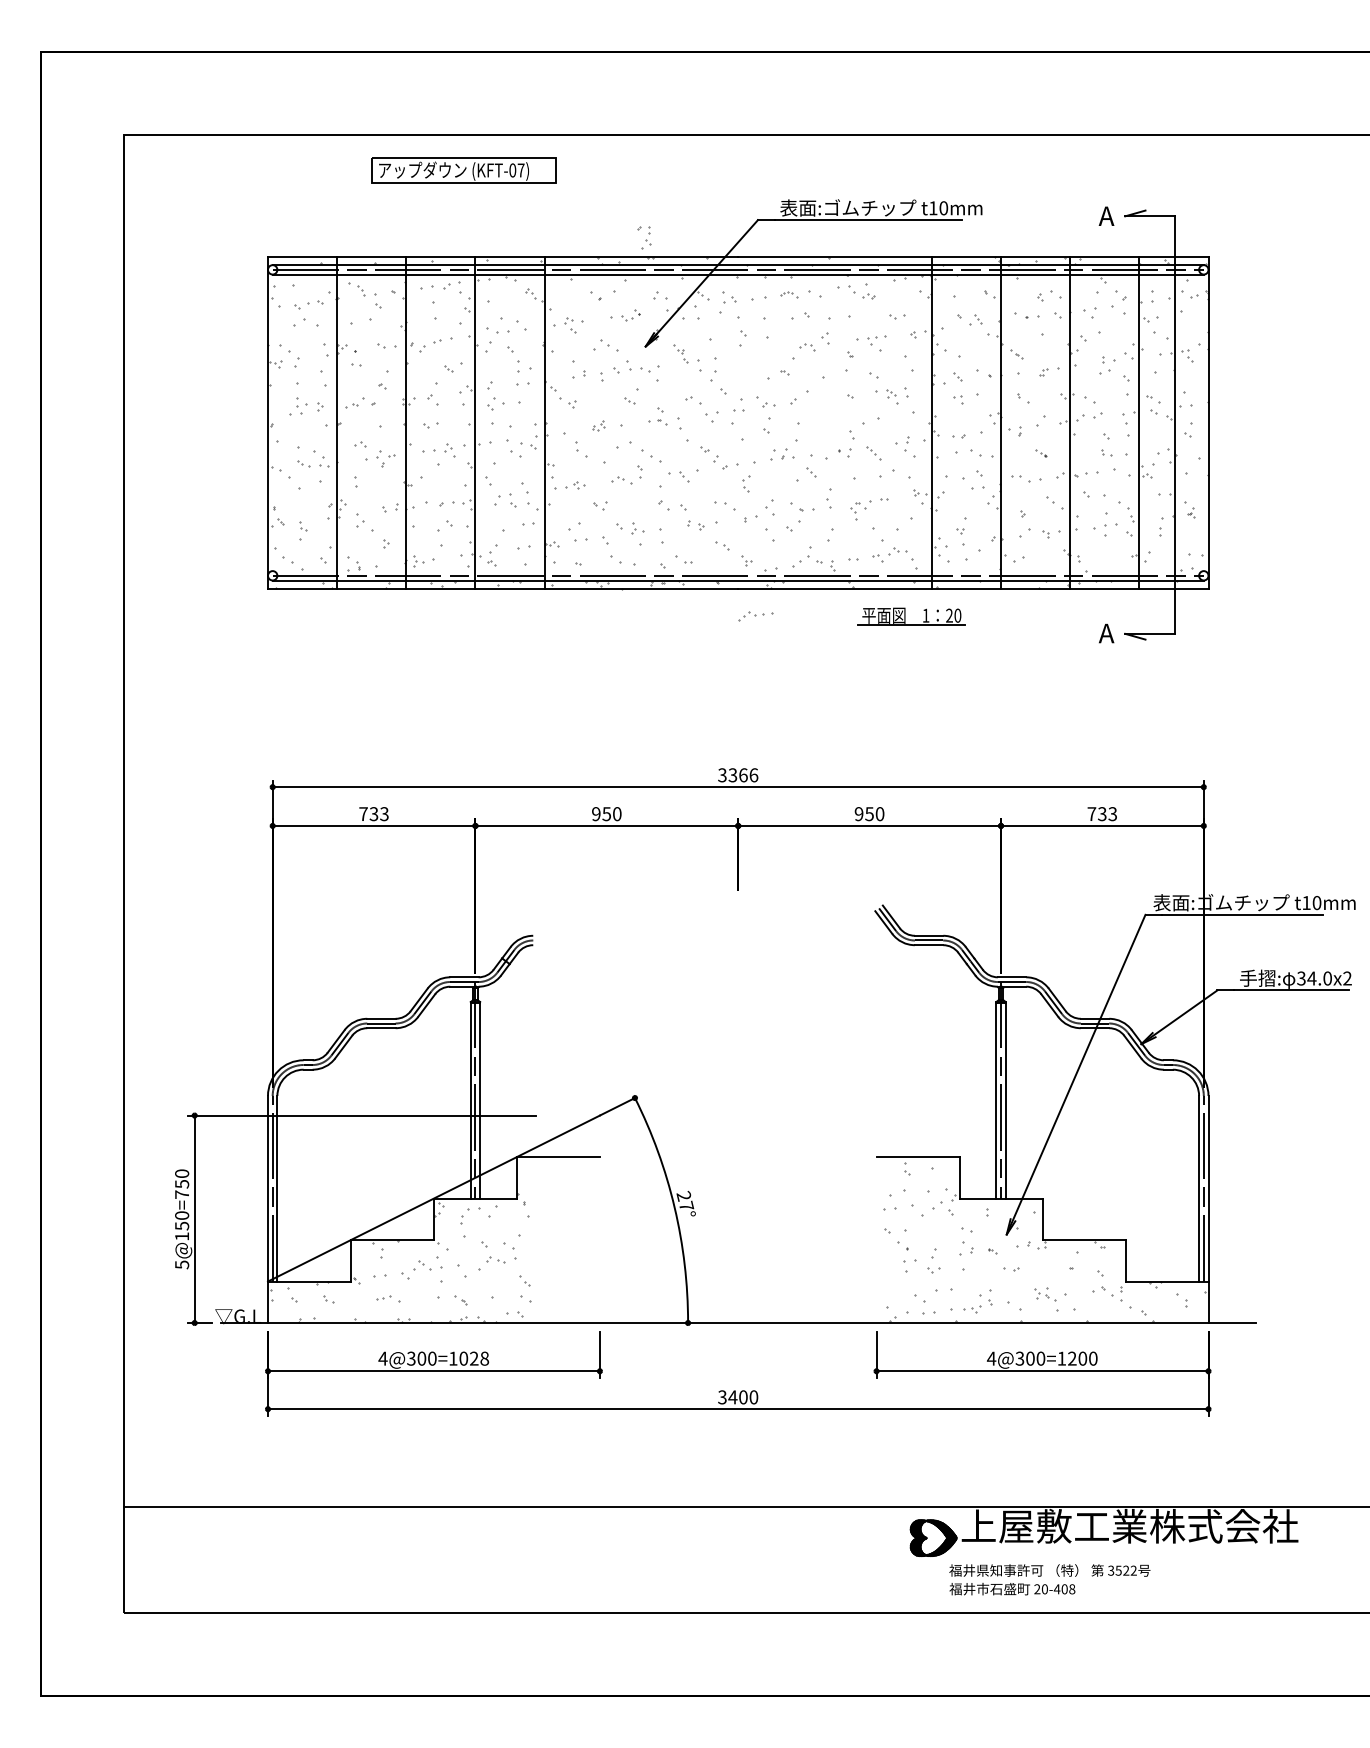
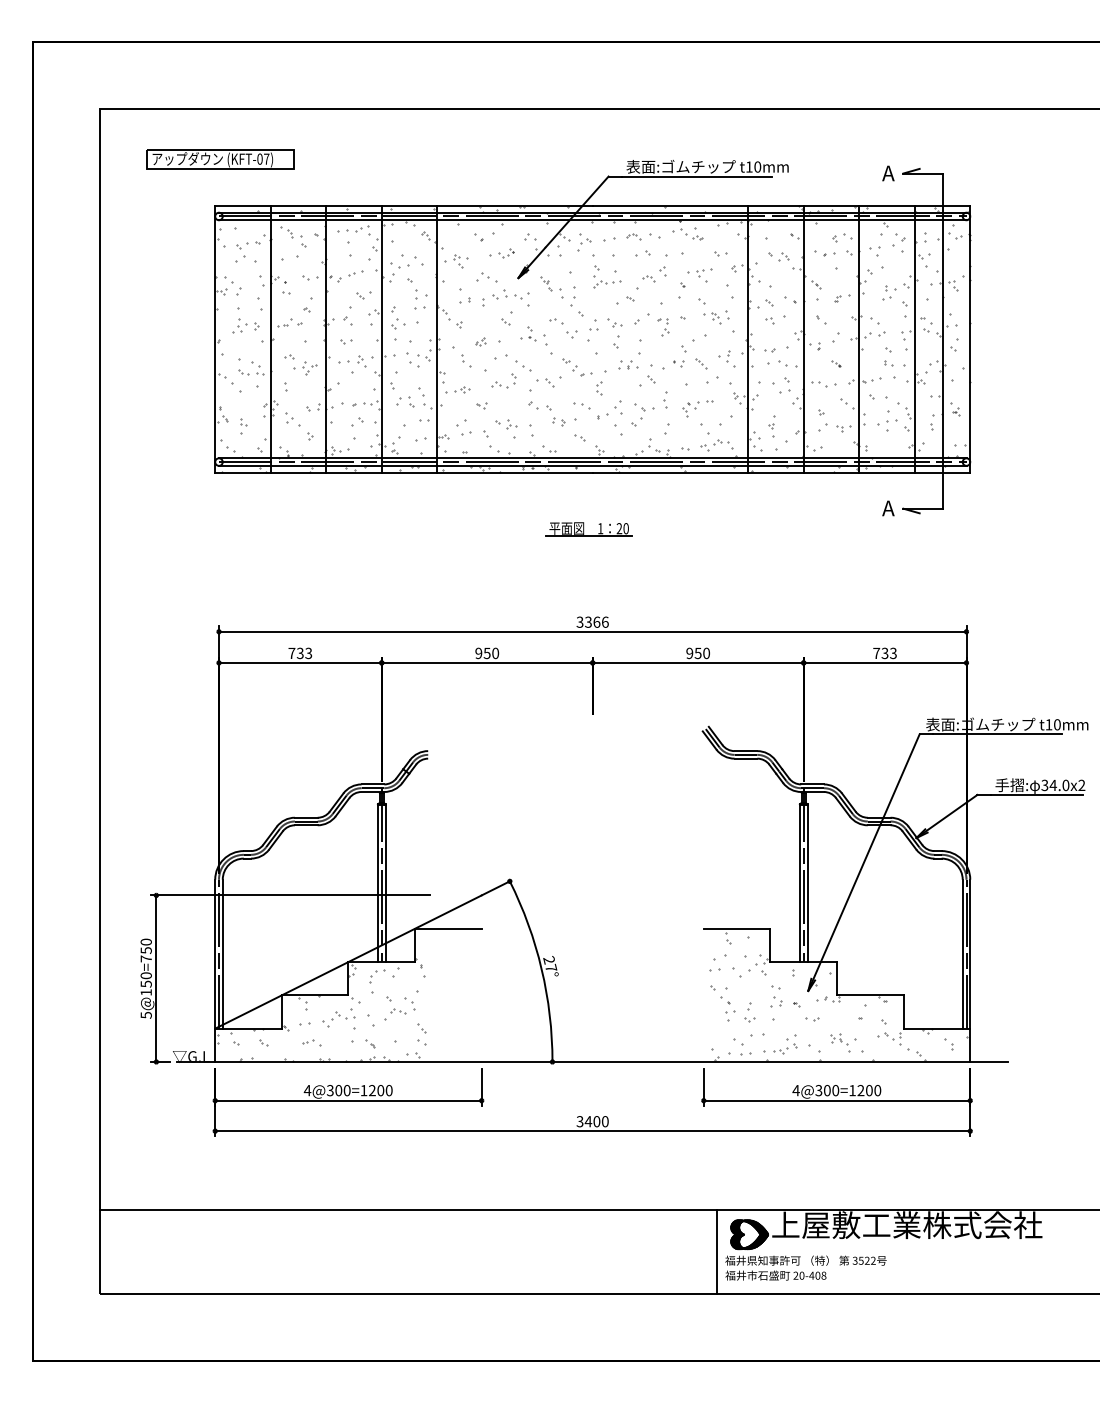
part: (463, 170) -> (220, 159), moved
part: (644, 237) -> (663, 326), moved
line: (737, 571) -> (592, 458), added
part: (755, 616) -> (606, 284), moved
part: (911, 616) -> (588, 529), moved
text: (474, 1358) -> (381, 1090), 4@300=1028 -> 4@300=1200
line: (892, 1559) -> (716, 1251), added
text: (1049, 1579) -> (805, 1267), moved

